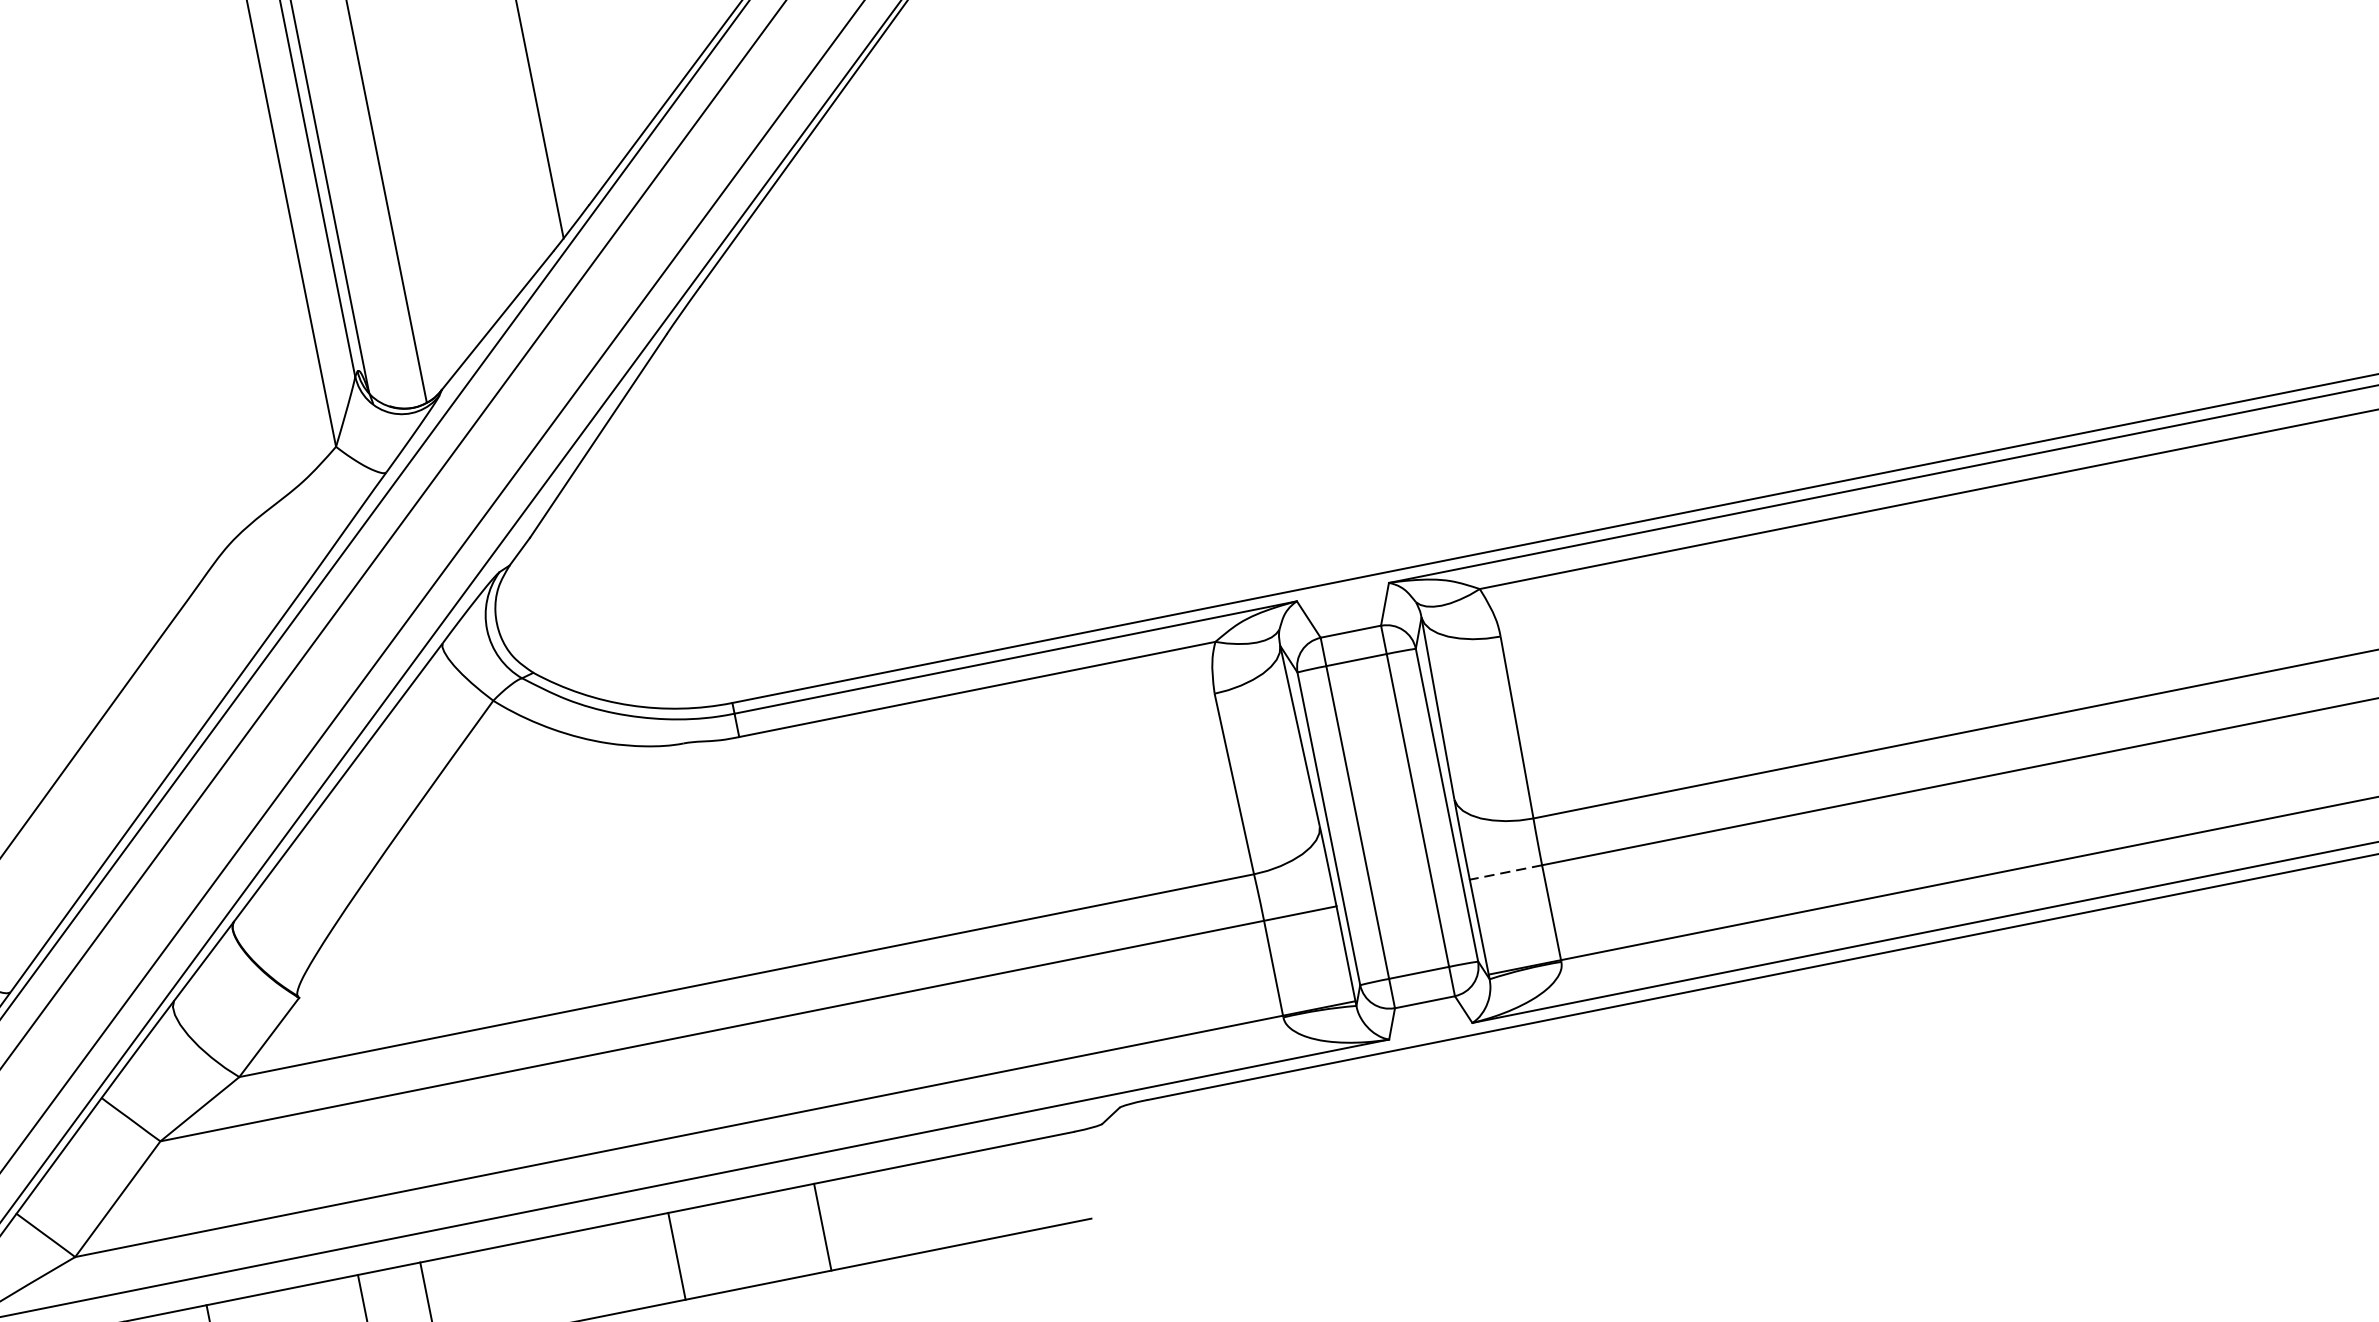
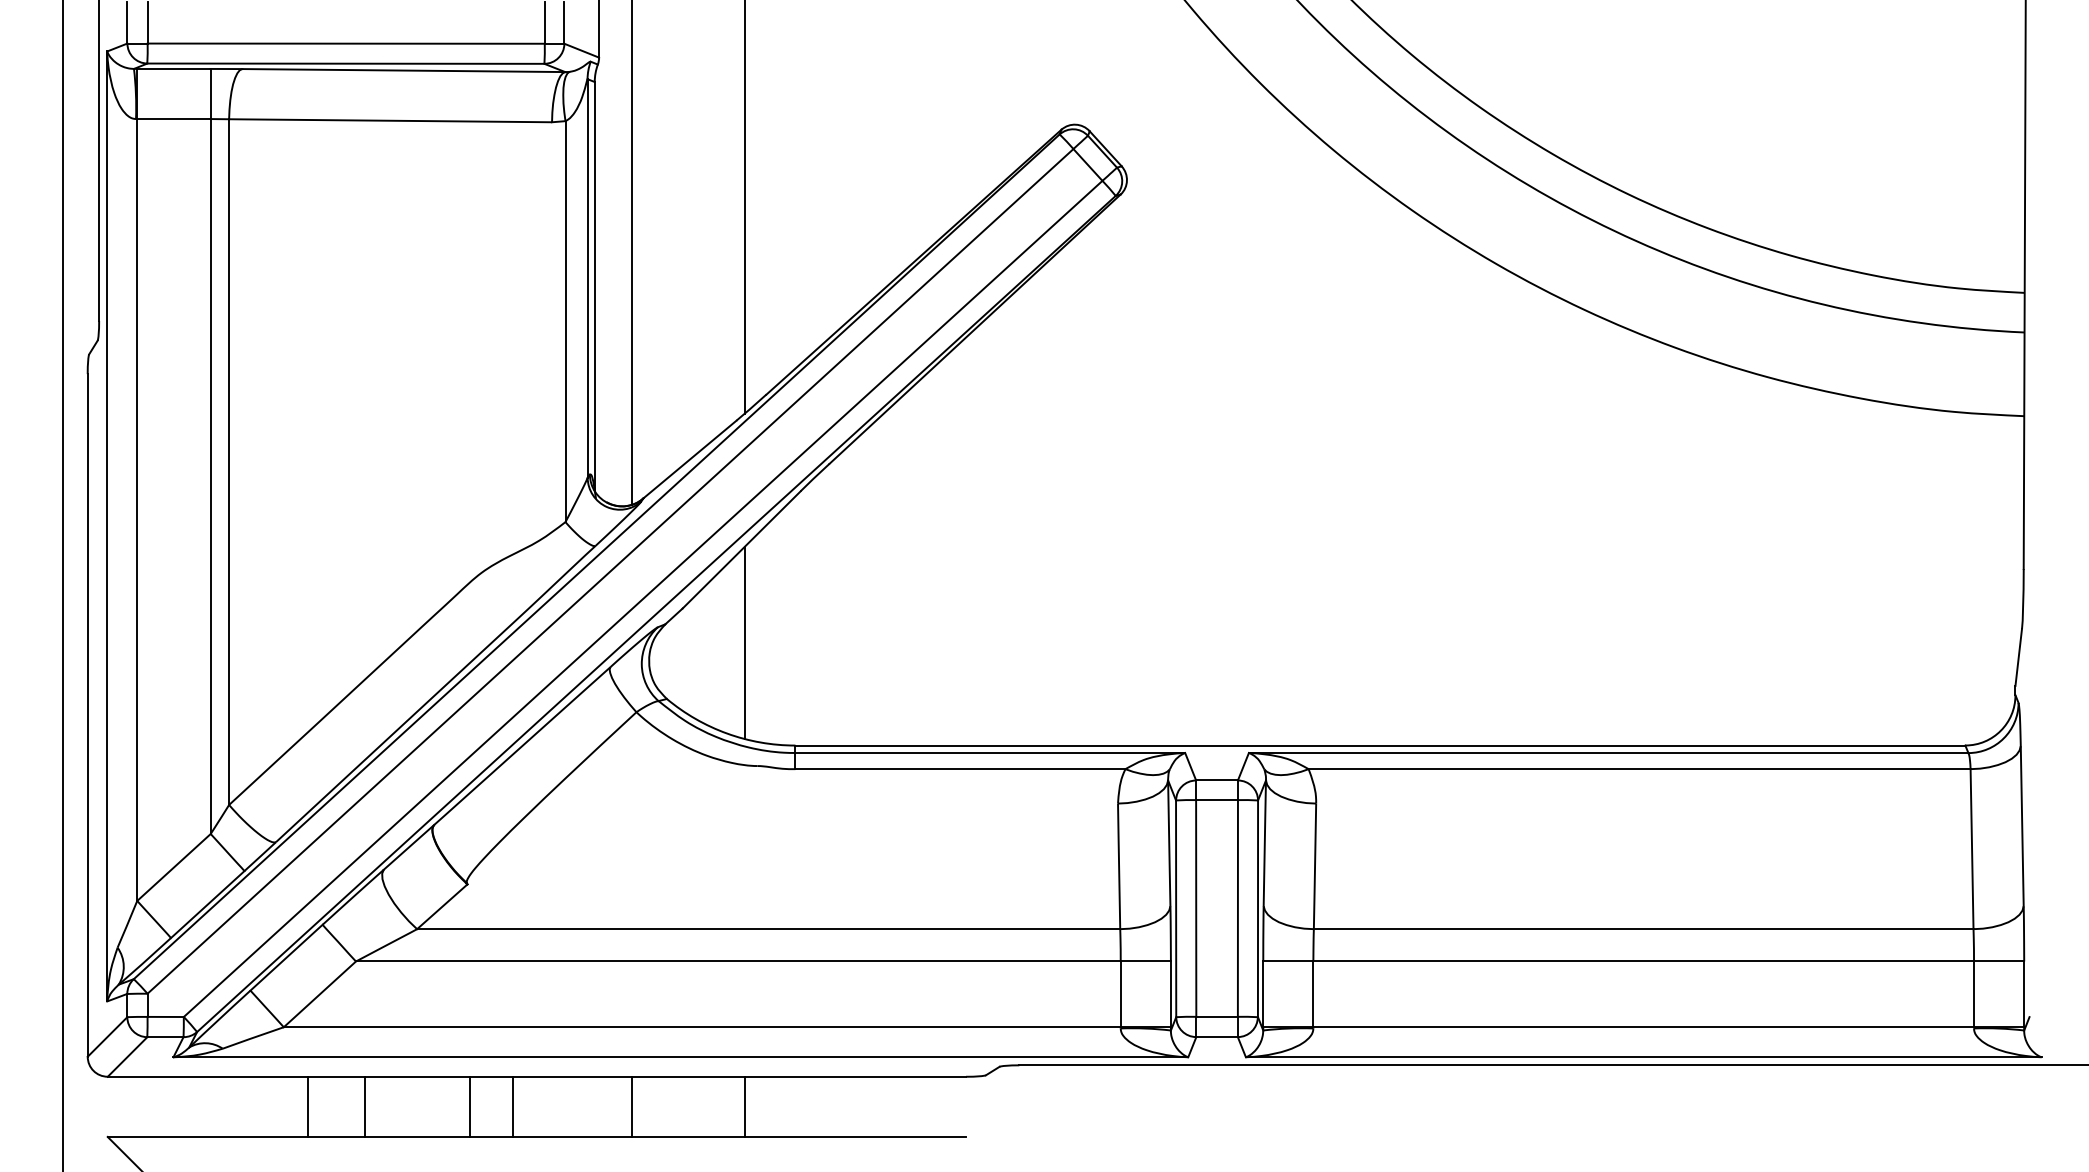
line: (629, 568) -> (744, 642), added
line: (1504, 872) -> (1287, 961), dashed -> solid
line: (822, 1226) -> (744, 1106), moved
line: (676, 1255) -> (631, 1106), moved

